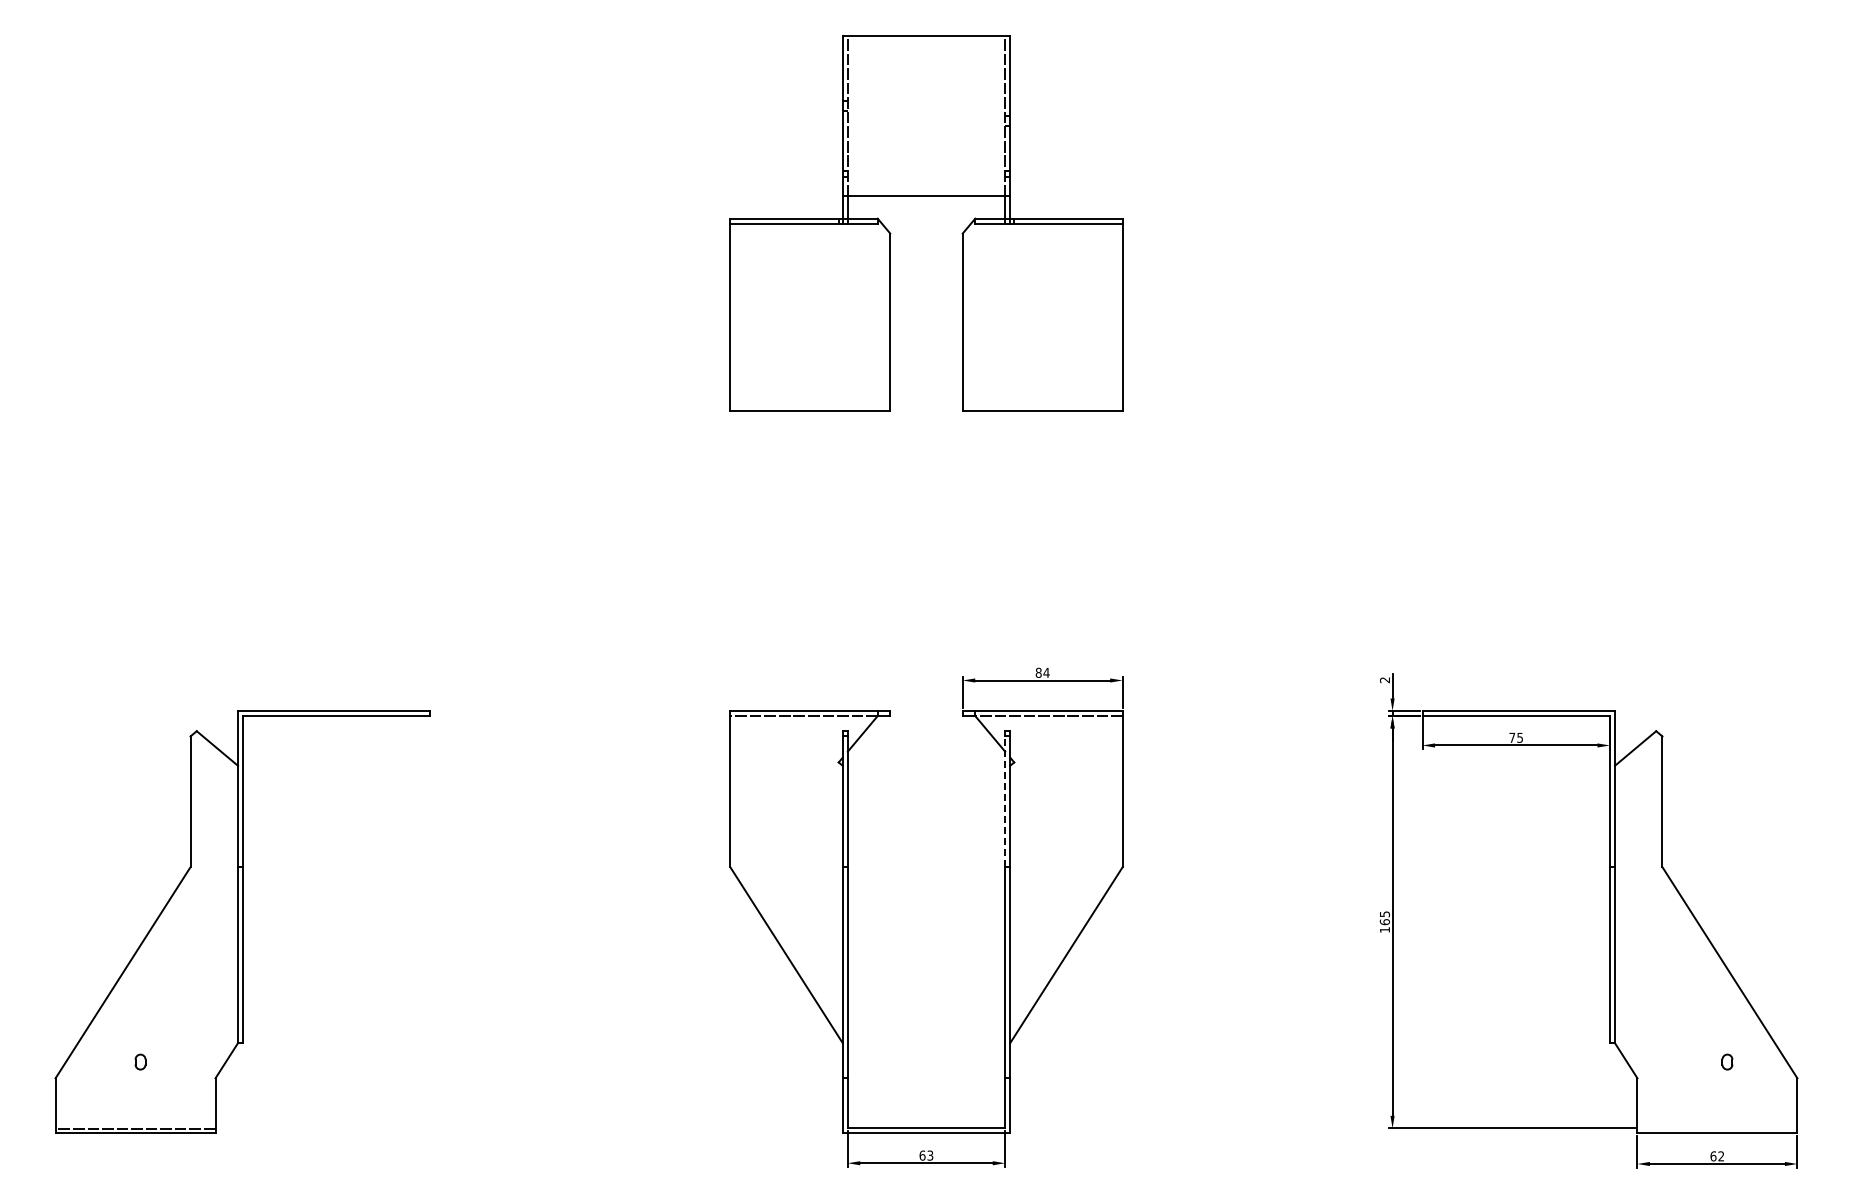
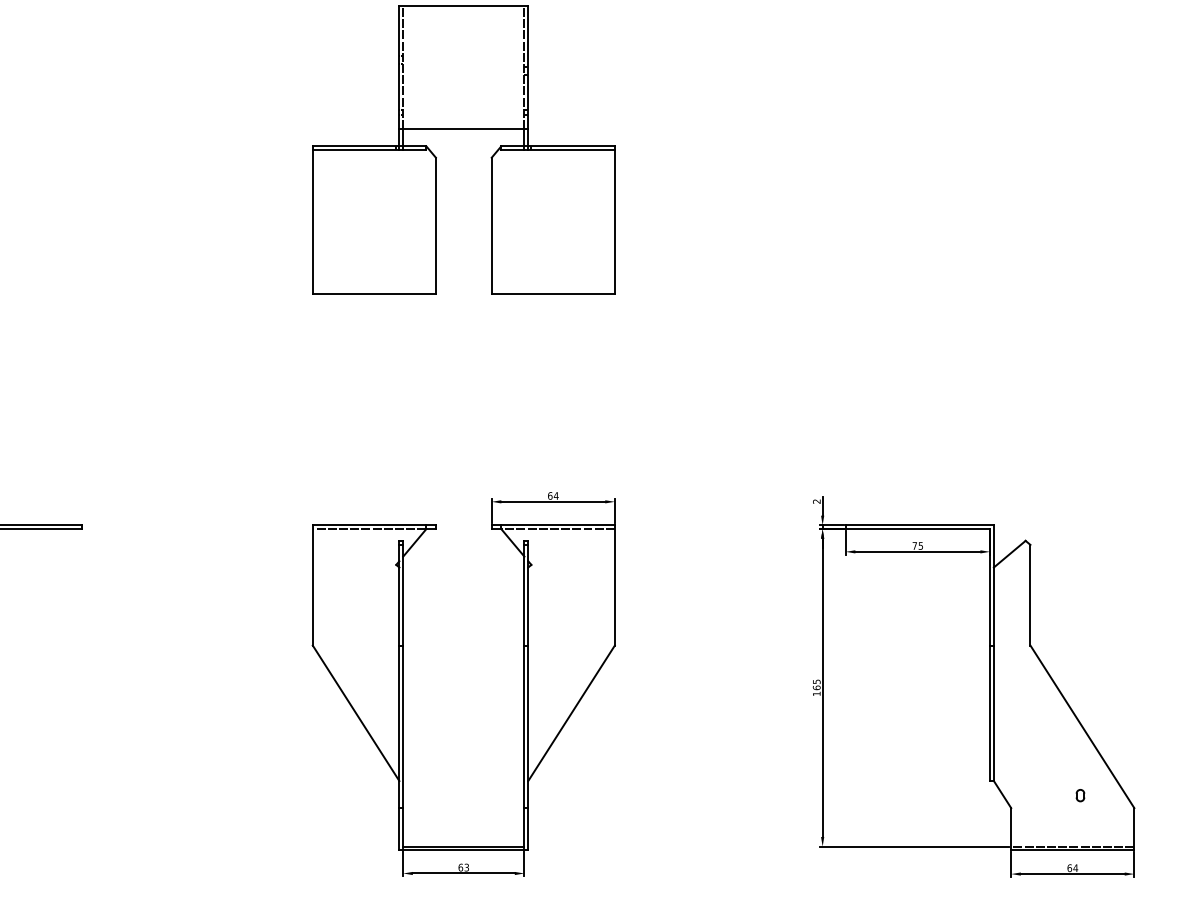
text: (1038, 672) -> (550, 495), 84 -> 64
line: (1005, 801) -> (524, 594), dashed -> solid
line: (1717, 1128) -> (1072, 846), added
text: (1721, 1156) -> (1075, 868), 62 -> 64

